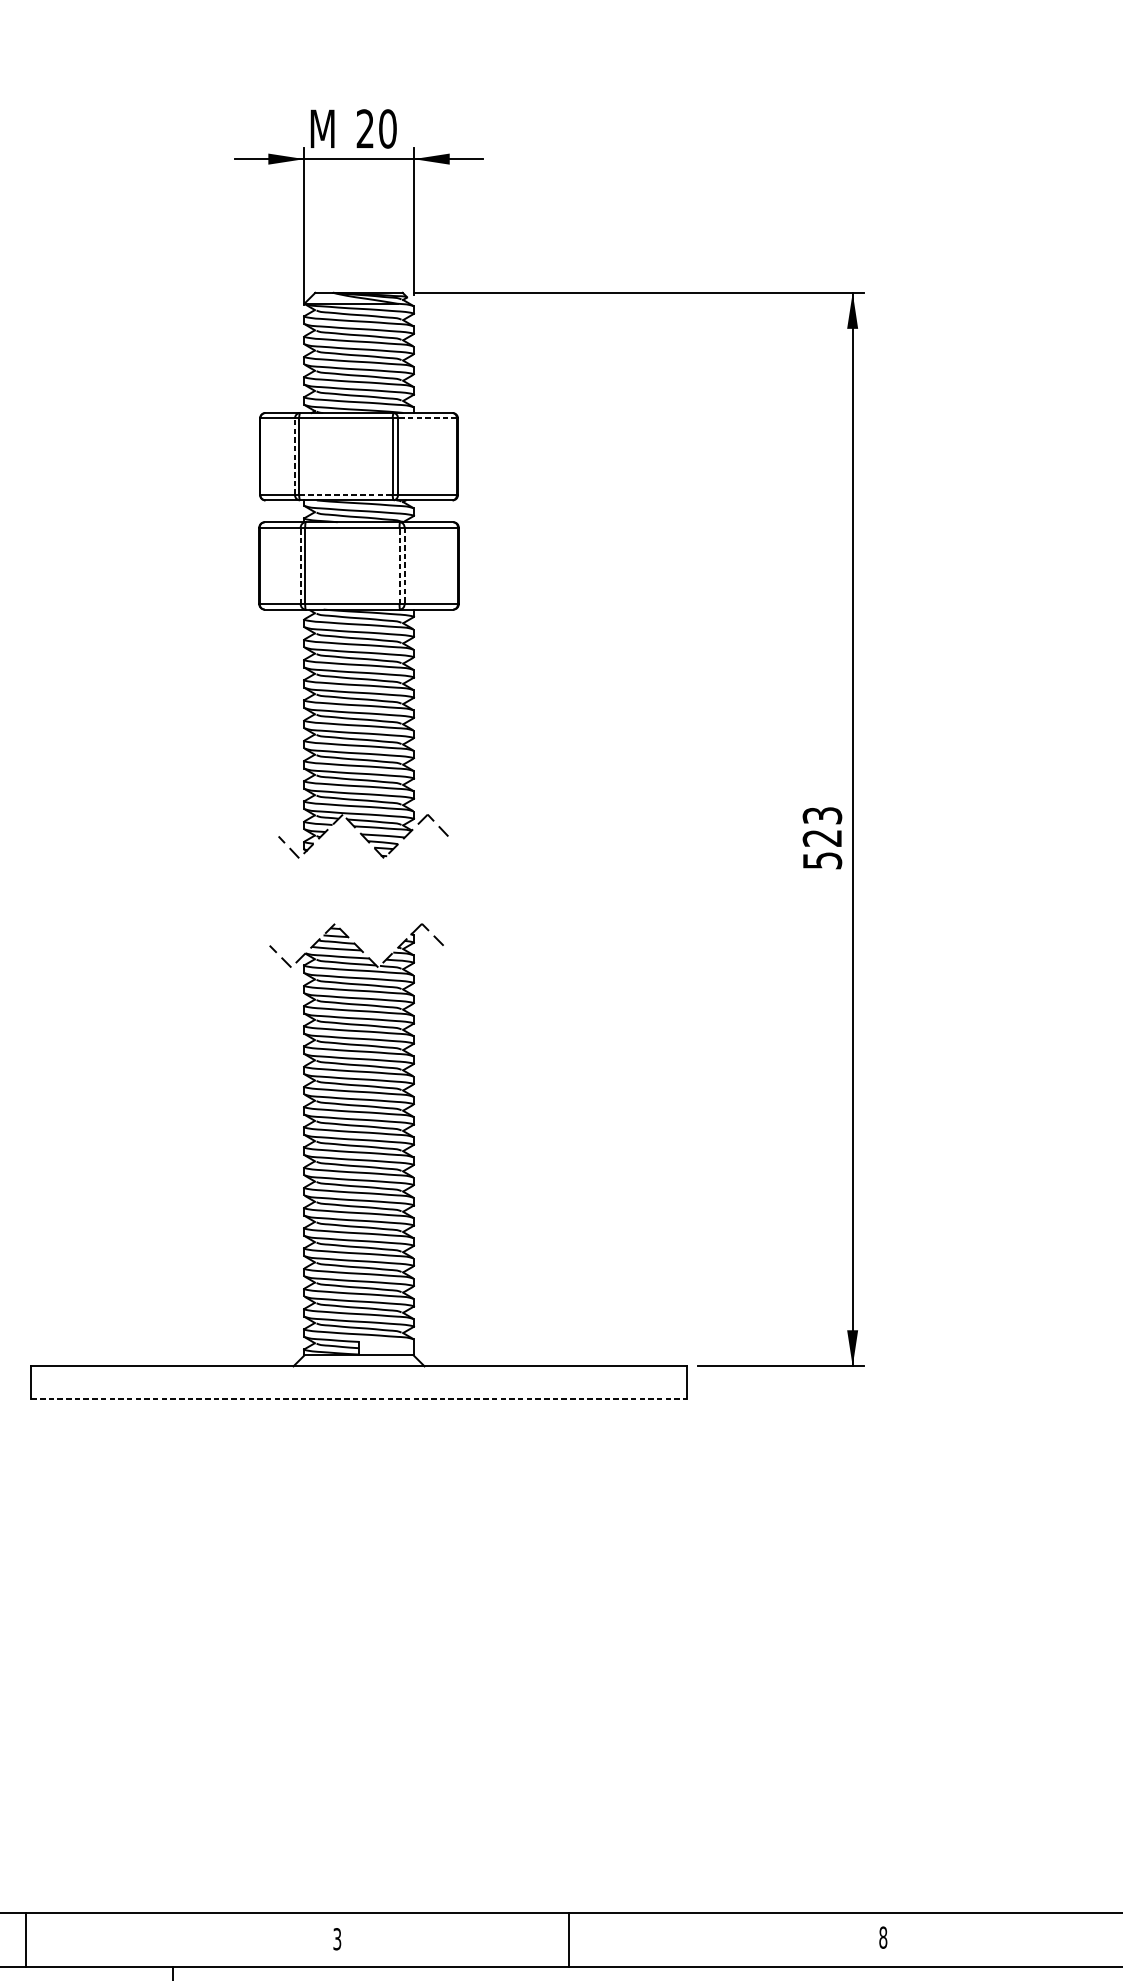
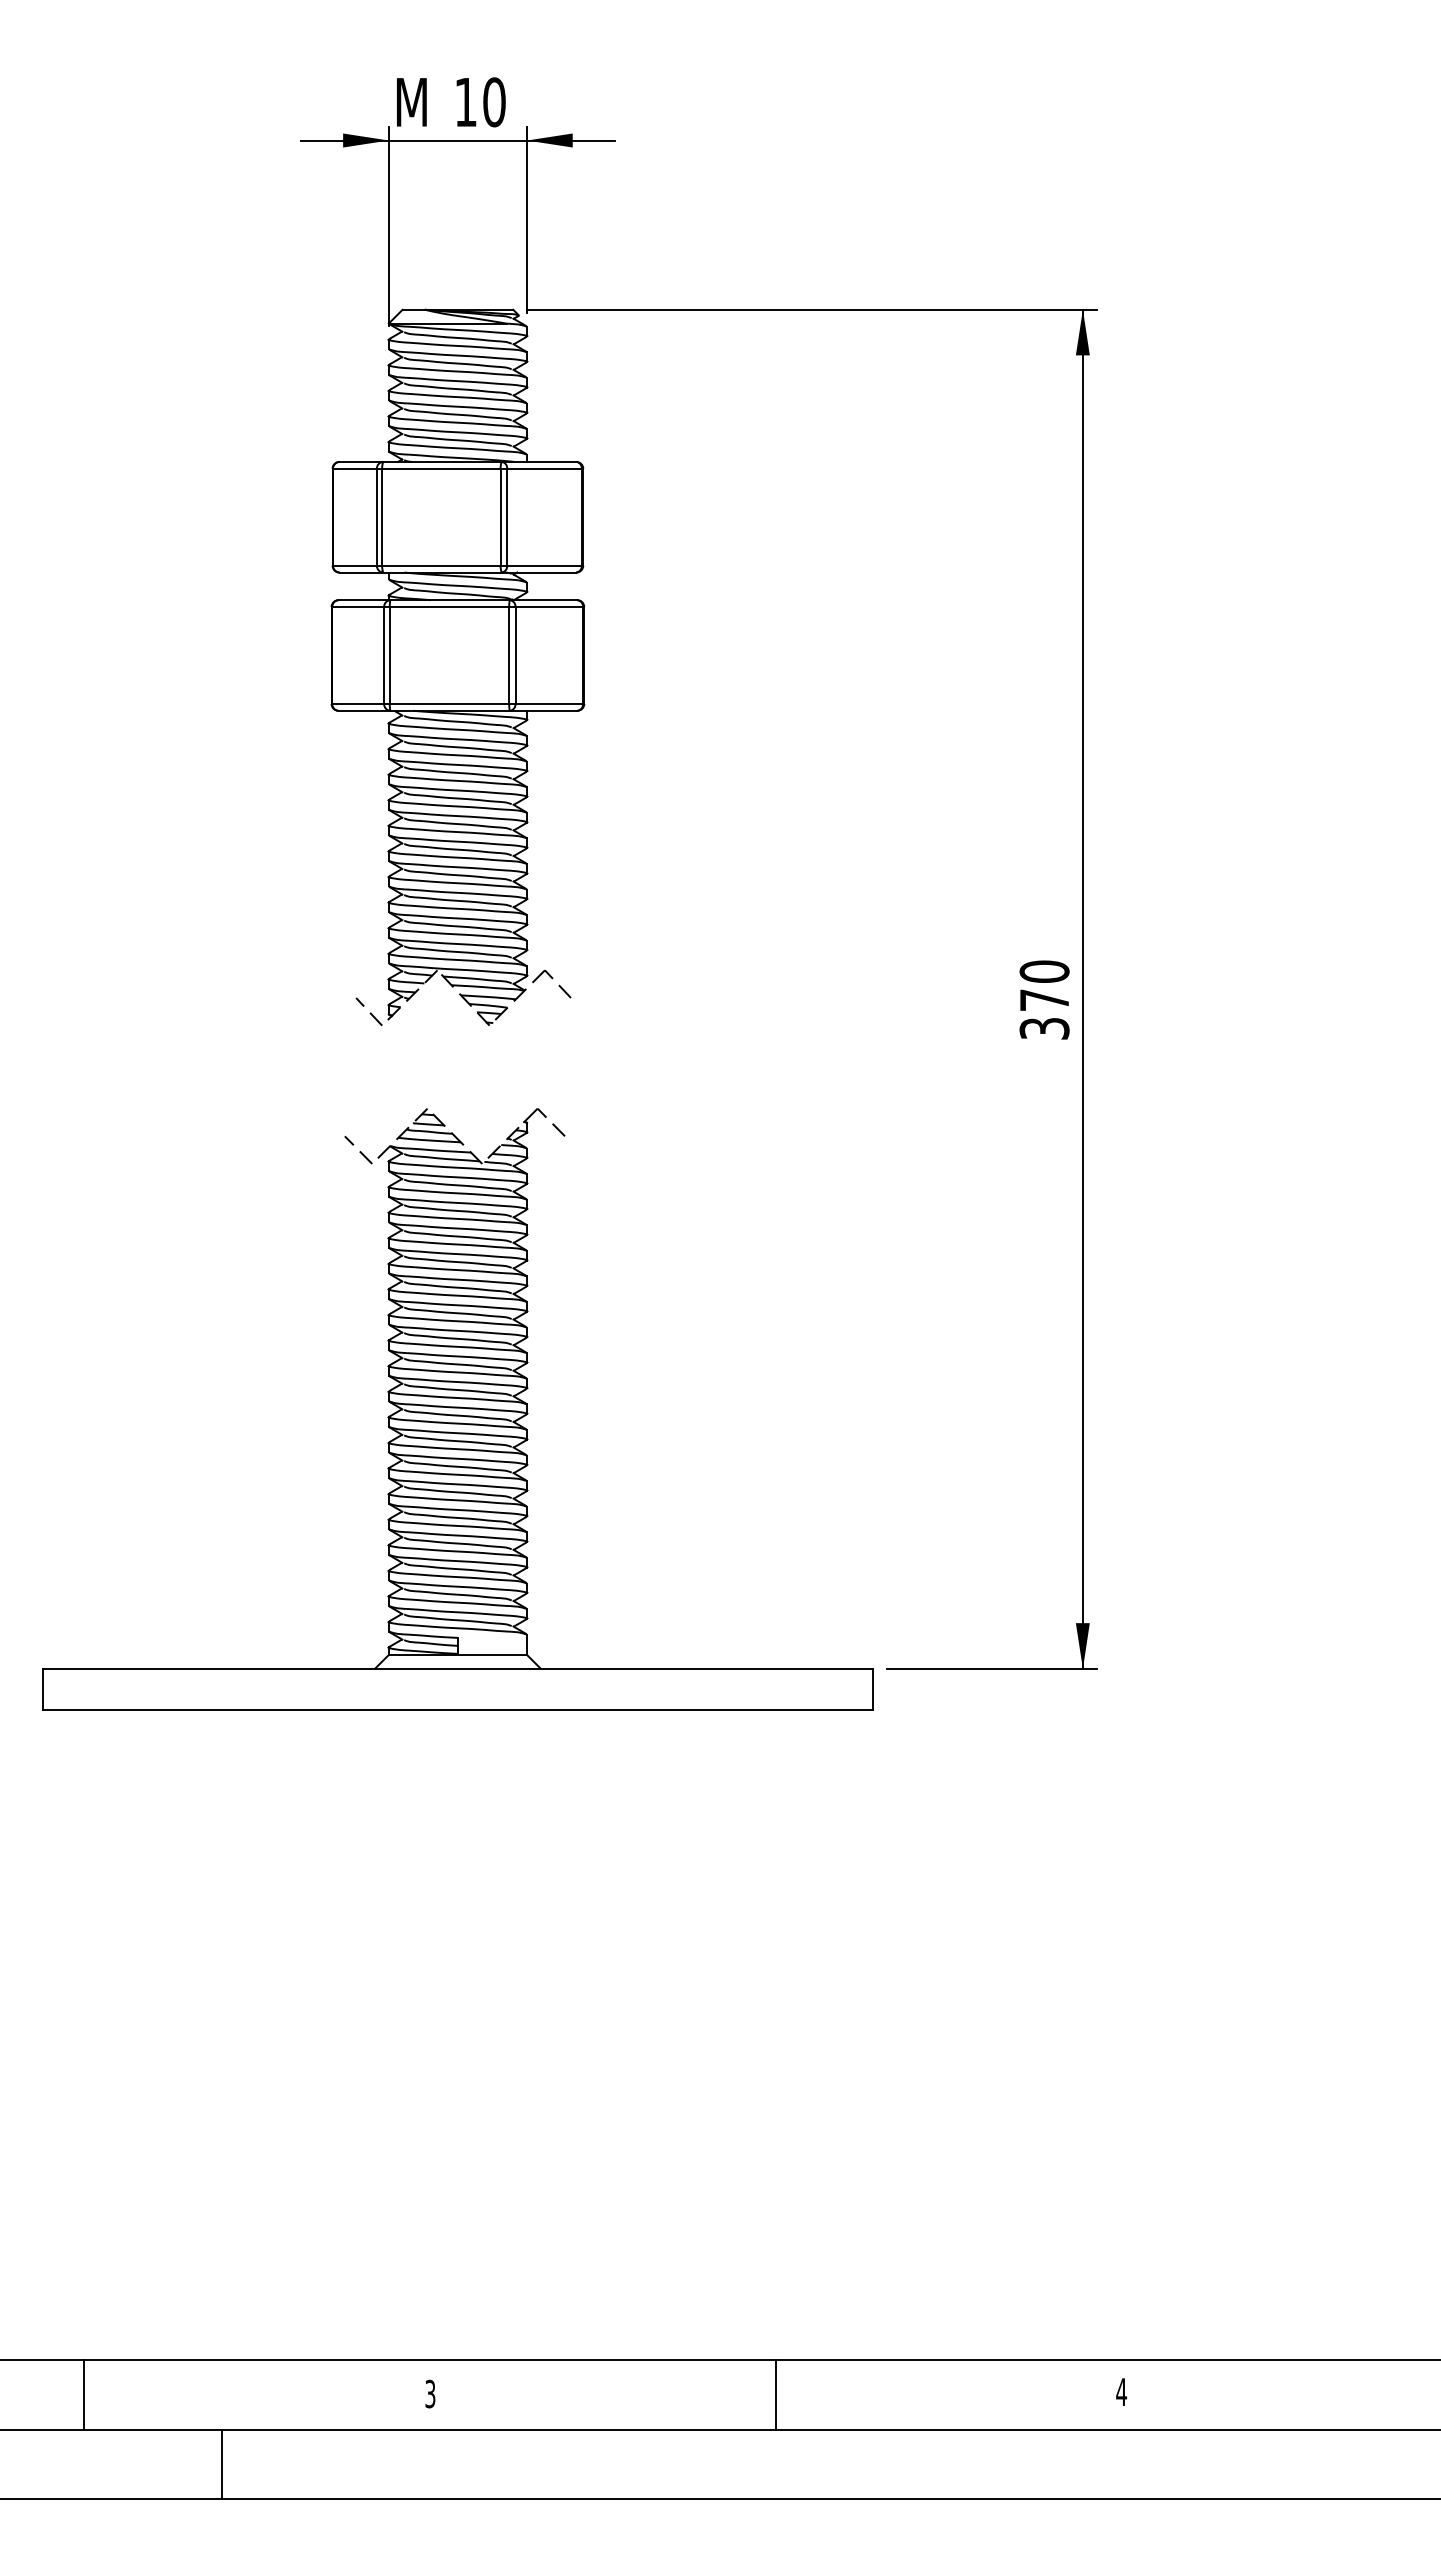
text: (365, 128) -> (465, 101), 20 -> 10
line: (426, 418) -> (543, 468), dashed -> solid
line: (294, 456) -> (376, 516), dashed -> solid
line: (346, 494) -> (442, 565), dashed -> solid
line: (301, 565) -> (384, 655), dashed -> solid
line: (399, 565) -> (509, 655), dashed -> solid
line: (404, 566) -> (515, 656), dashed -> solid
text: (822, 837) -> (1044, 999), 523 -> 370
line: (358, 1399) -> (457, 1710), dashed -> solid
text: (883, 1937) -> (1121, 2391), 8 -> 4
line: (26, 1939) -> (84, 2394), moved
line: (568, 1939) -> (775, 2394), moved

